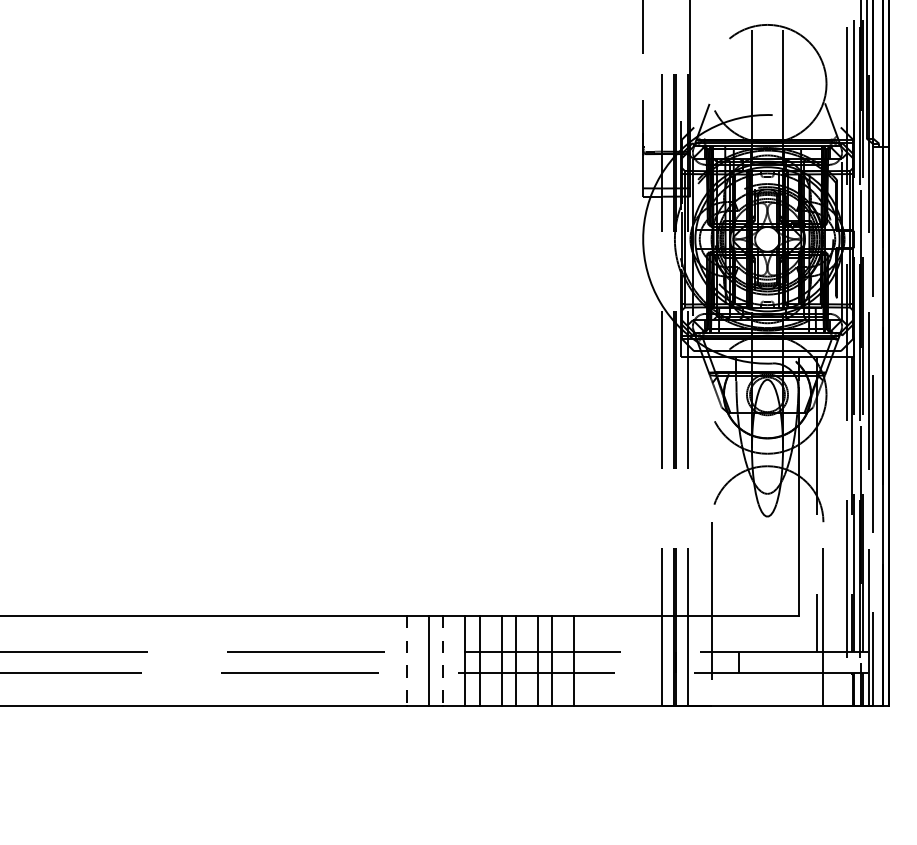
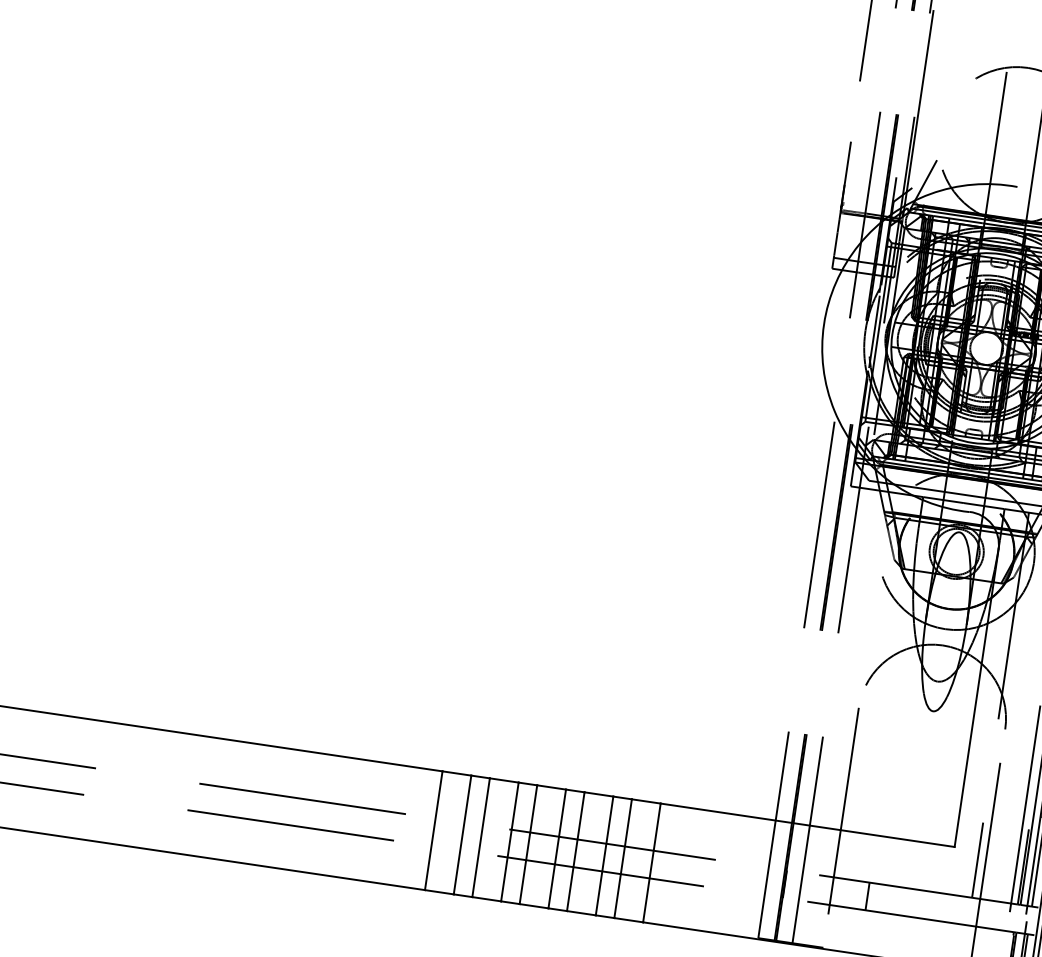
line: (407, 661) -> (434, 831), dashed -> solid
line: (443, 661) -> (481, 838), dashed -> solid

